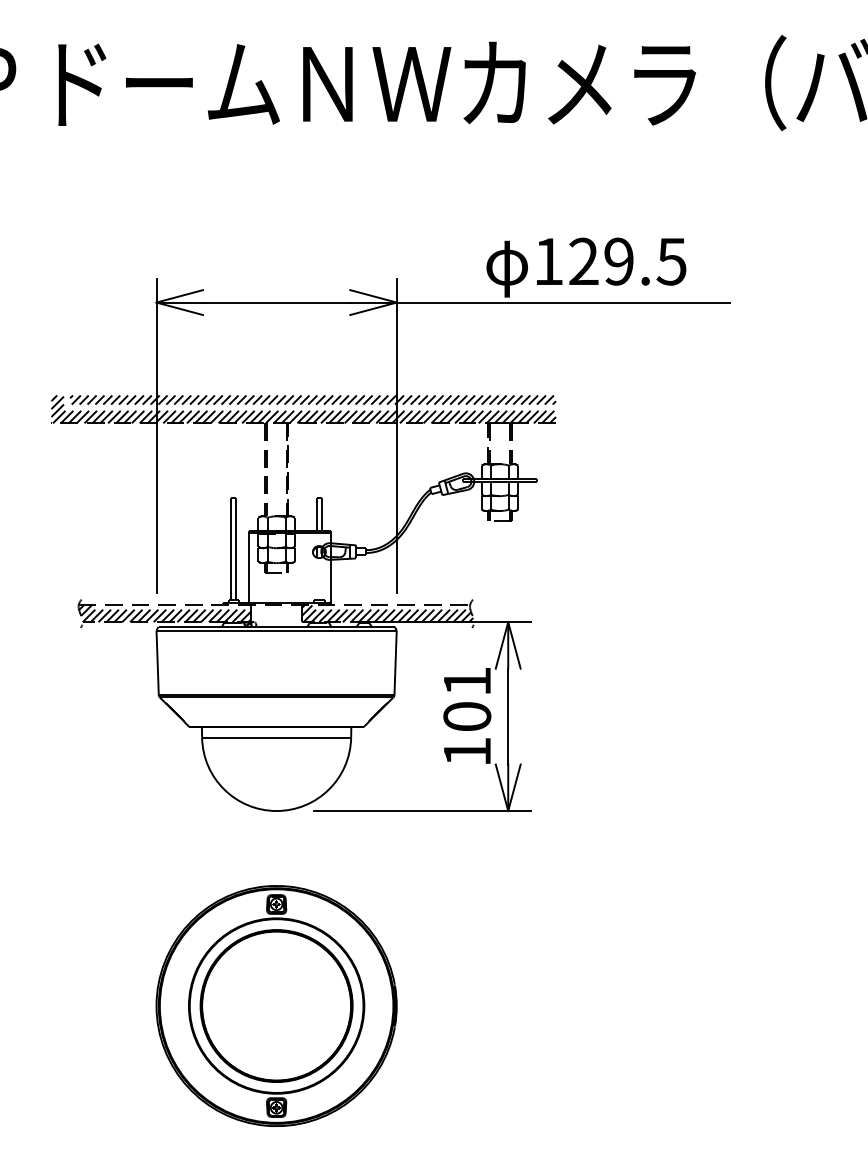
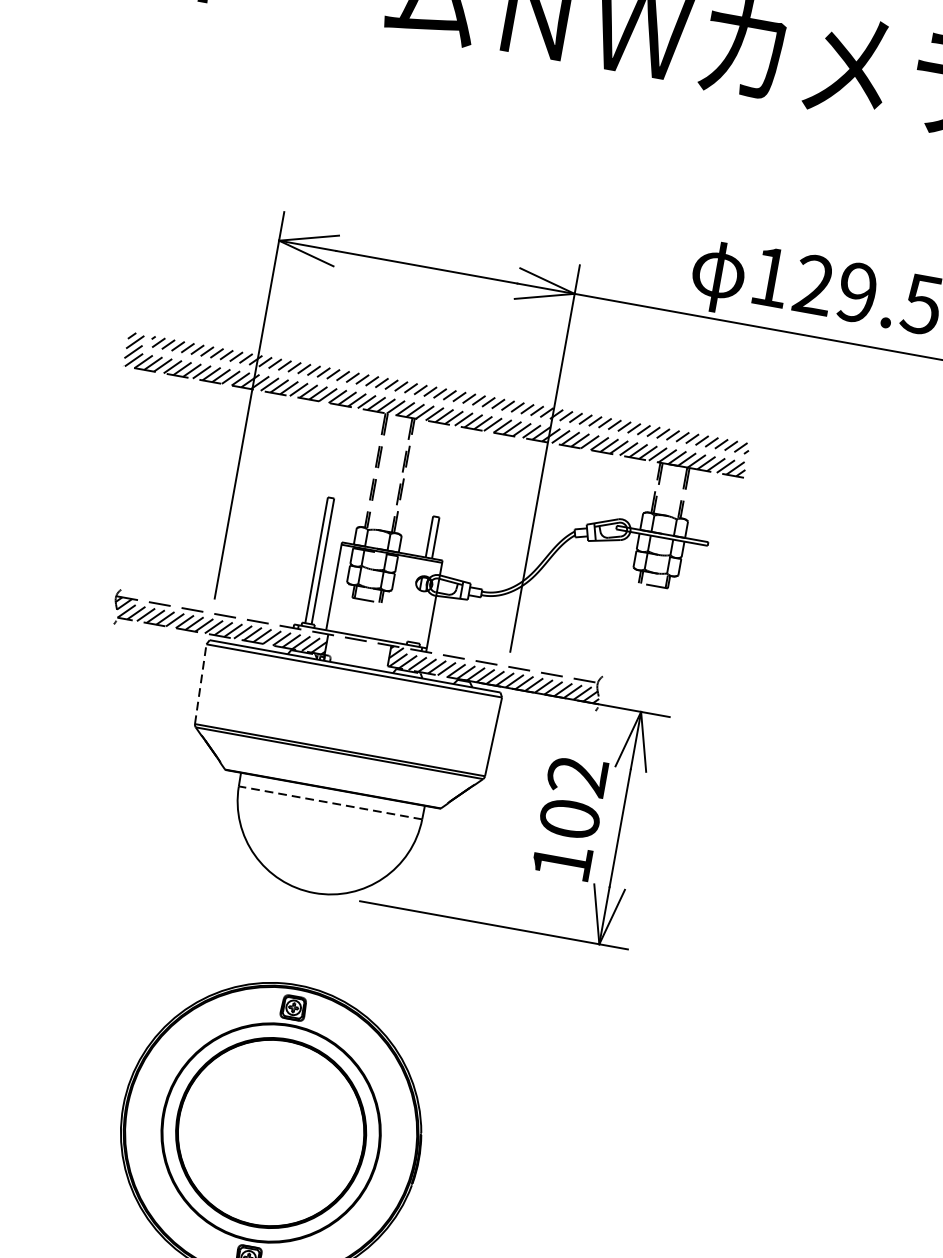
line: (157, 662) -> (200, 683), solid -> dashed
text: (466, 681) -> (576, 775), 101 -> 102
line: (276, 737) -> (330, 802), solid -> dashed

